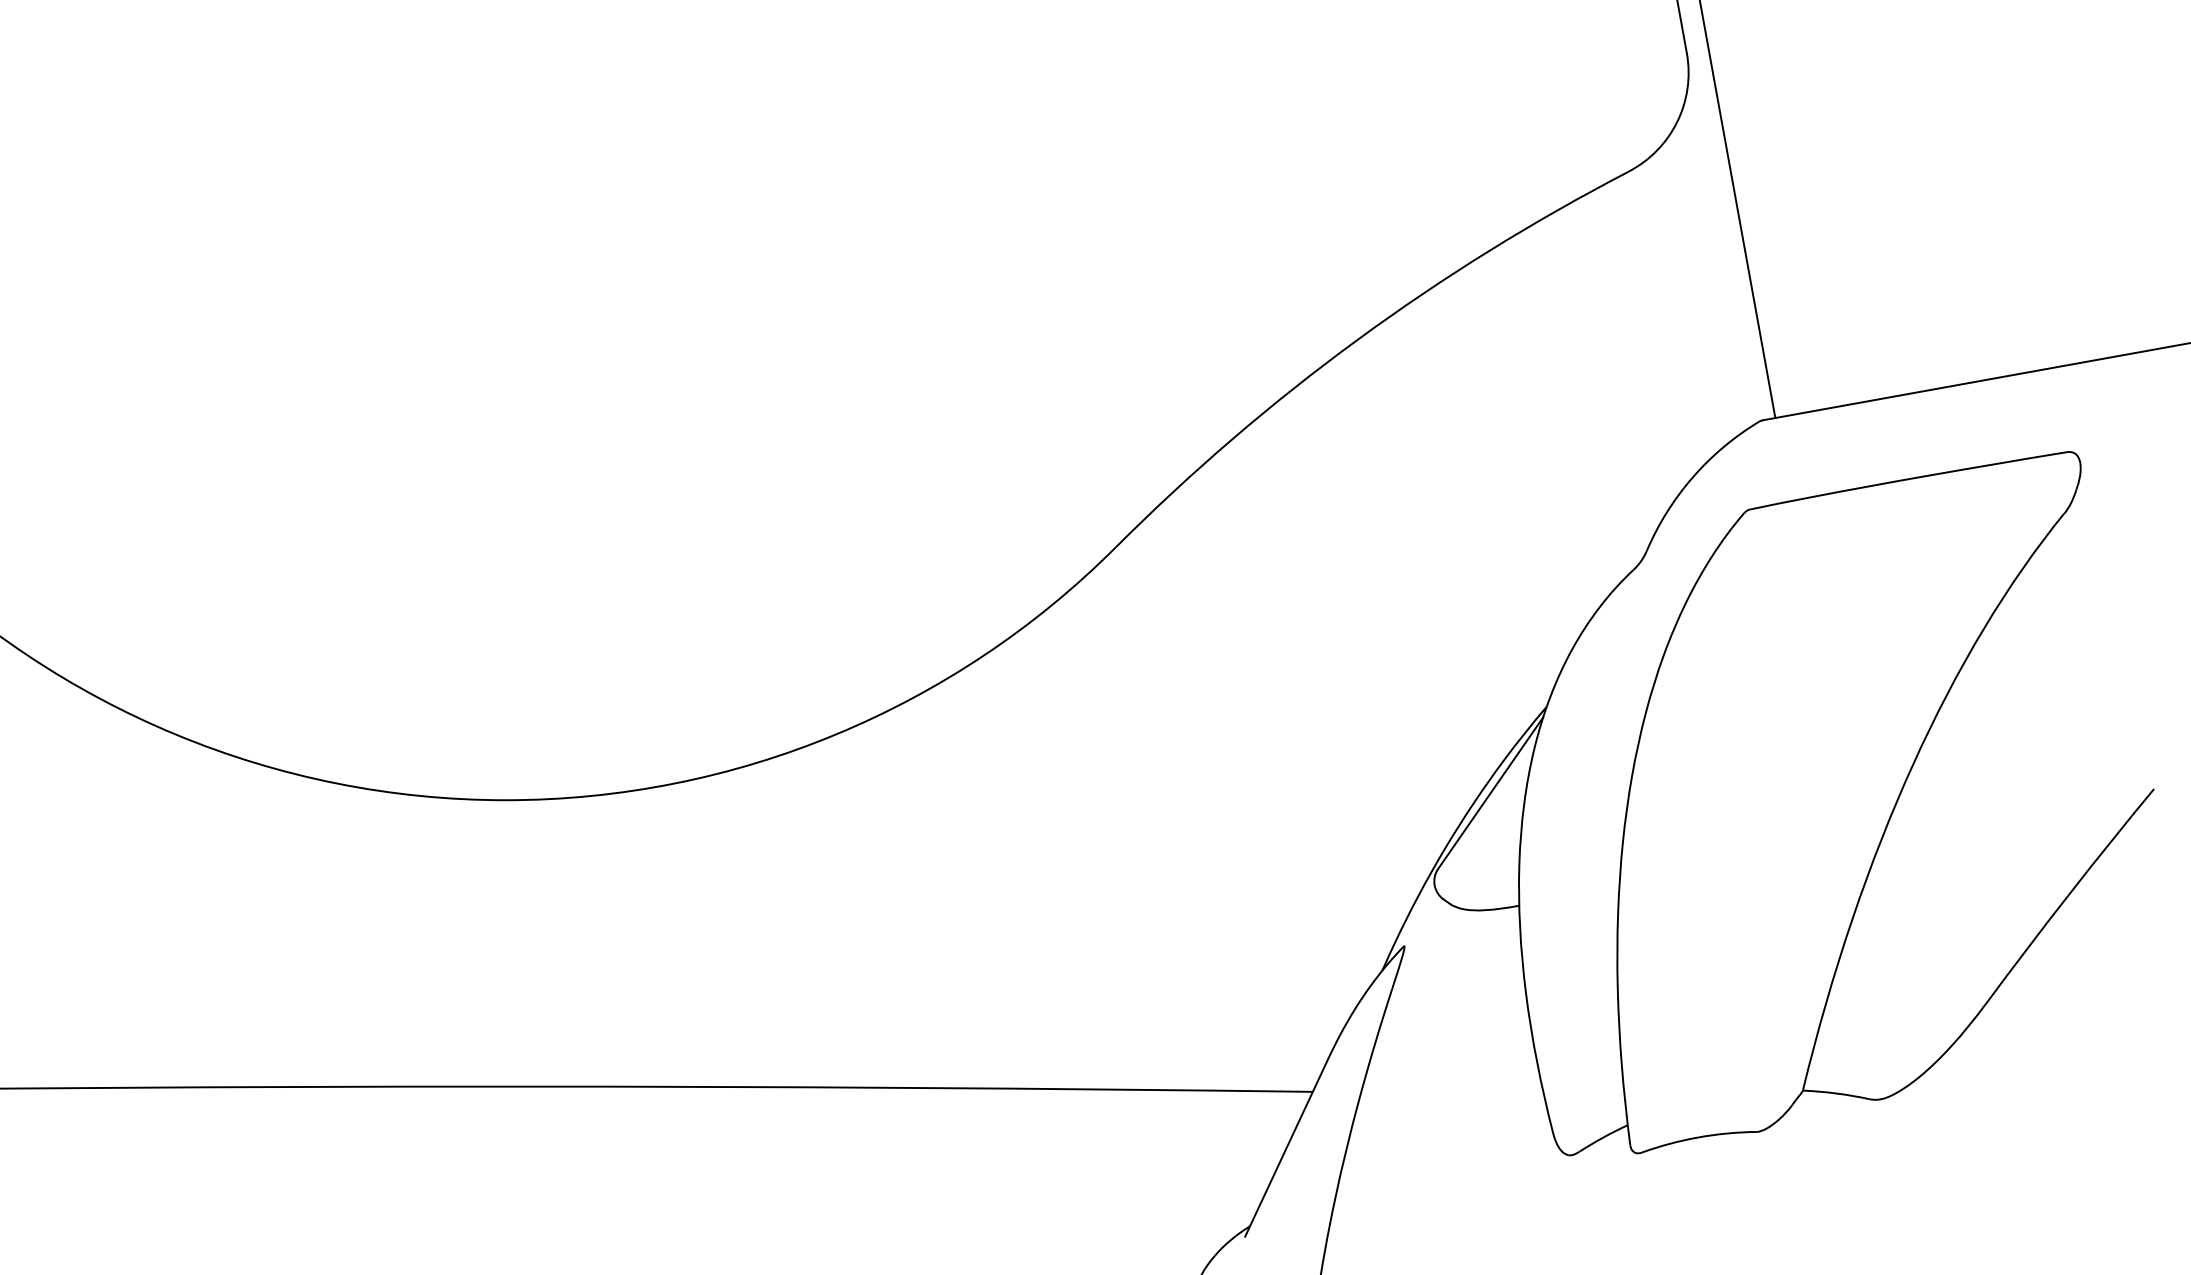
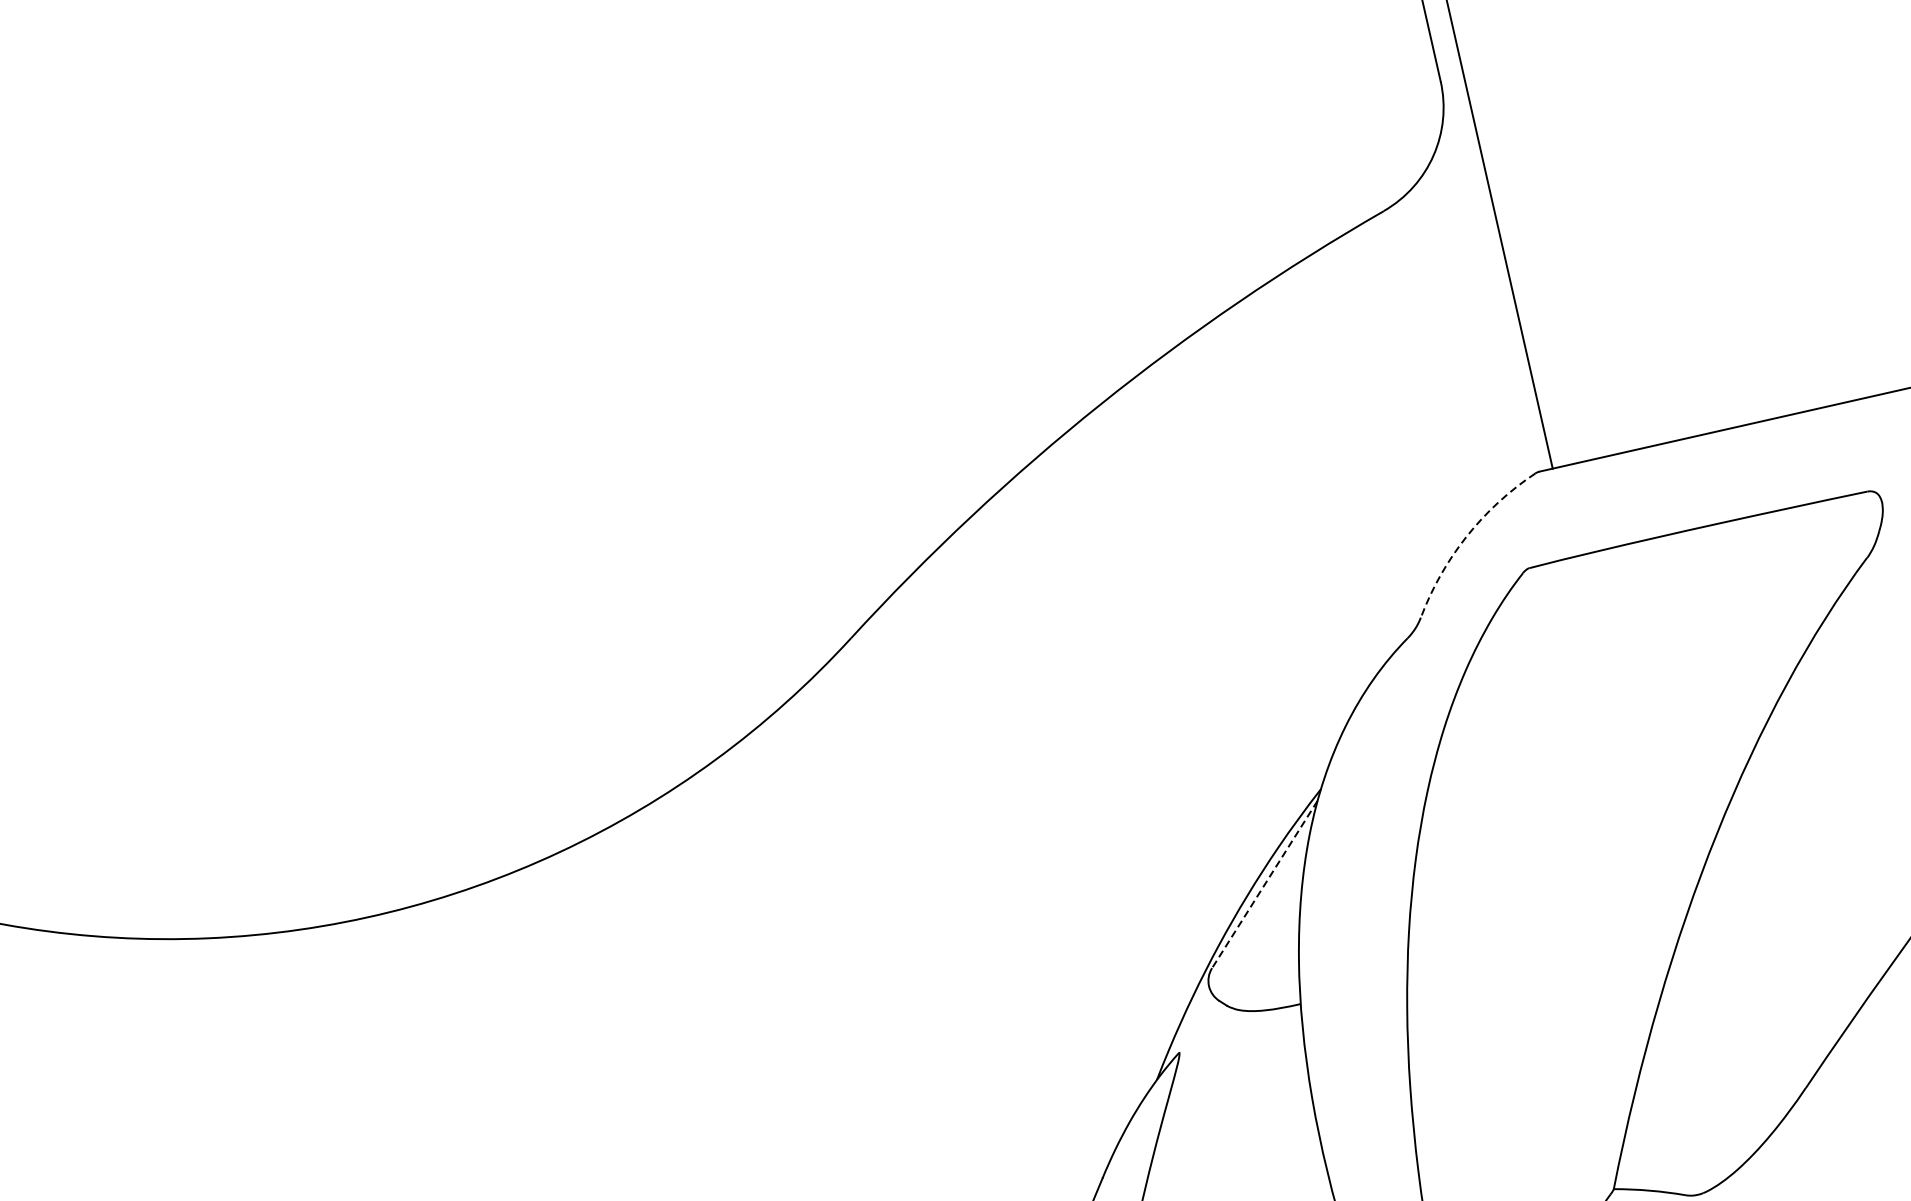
arc: (1692, 477) -> (1466, 536), solid -> dashed
line: (1490, 793) -> (1264, 884), solid -> dashed

